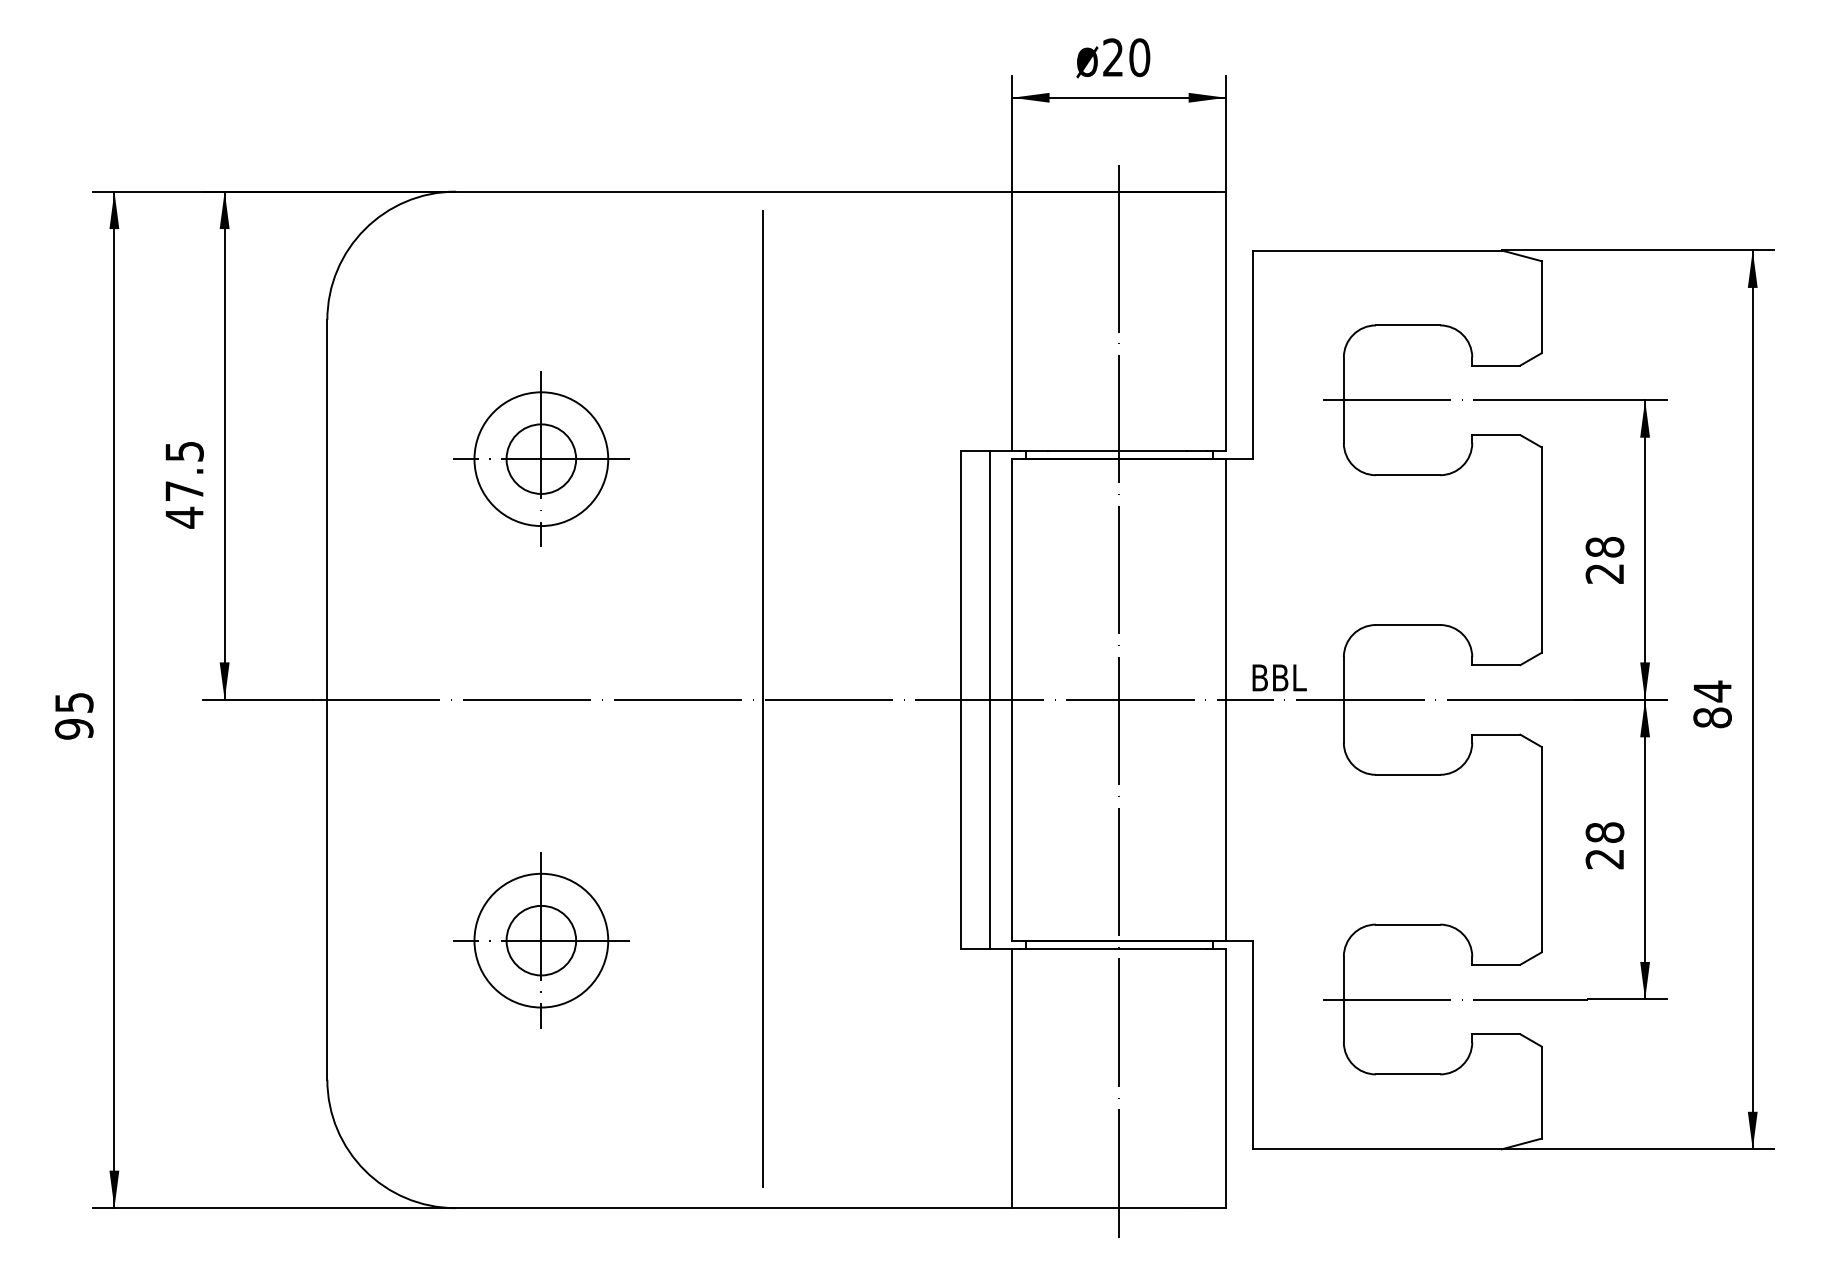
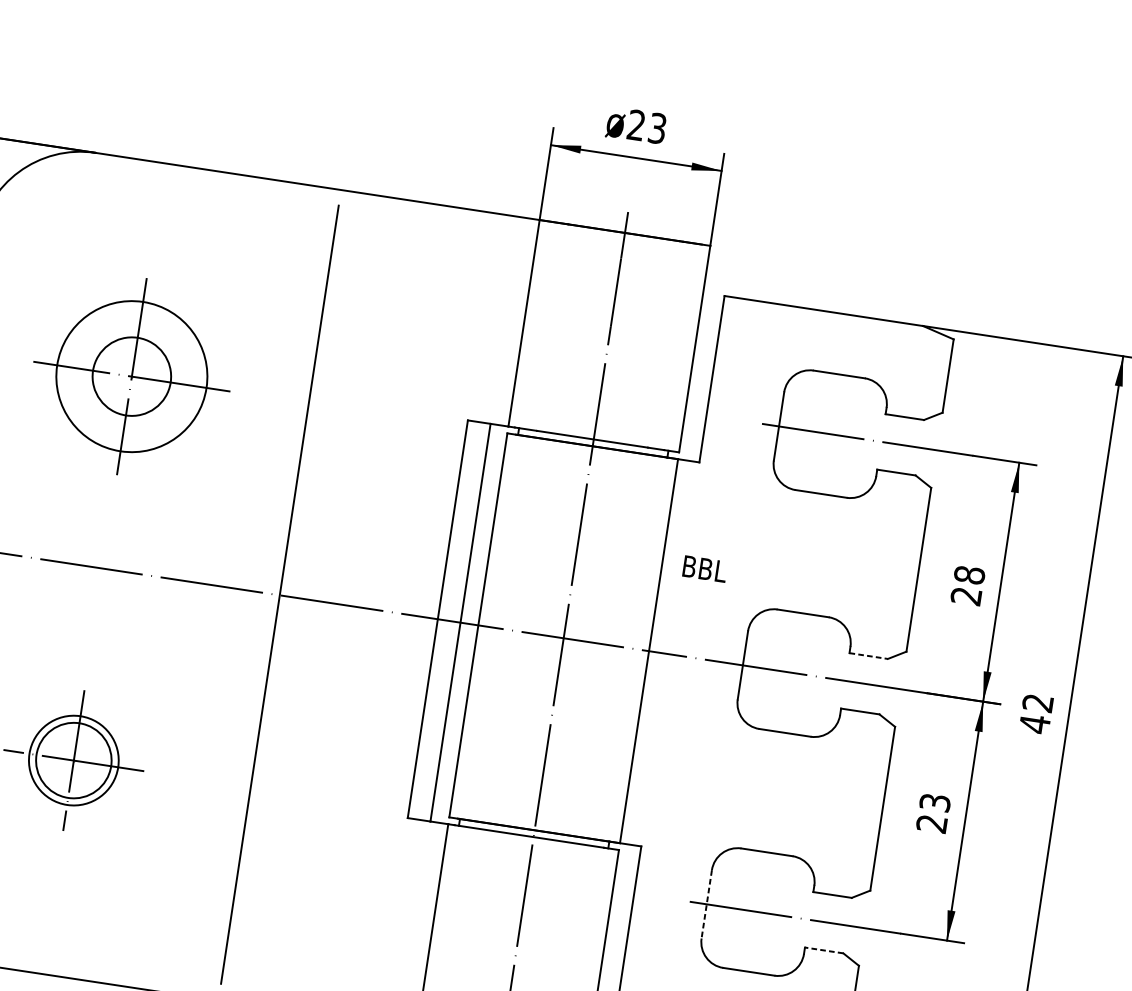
text: (1139, 57) -> (657, 128), 20 -> 23
part: (541, 458) -> (132, 376), size x1.4
line: (1496, 665) -> (868, 656), solid -> dashed
text: (1279, 677) -> (705, 568), moved
text: (1712, 704) -> (1036, 713), 84 -> 42
text: (1604, 832) -> (934, 802), 28 -> 23
circle: (541, 940) -> (73, 760), size x0.7
circle: (541, 940) -> (73, 760), size x1.6
line: (1343, 999) -> (706, 904), solid -> dashed
line: (1495, 1034) -> (823, 950), solid -> dashed

